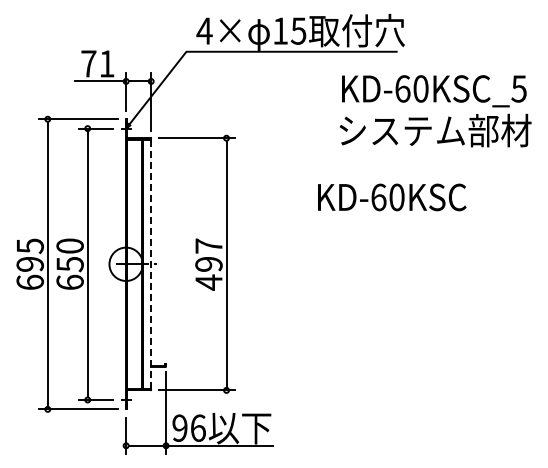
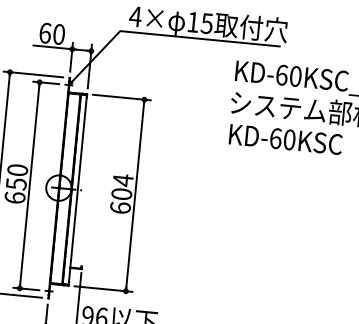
text: (97, 63) -> (51, 33), 71 -> 60
text: (392, 197) -> (286, 139), moved
line: (151, 264) -> (78, 190), dashed -> solid
text: (208, 264) -> (121, 194), 497 -> 604

